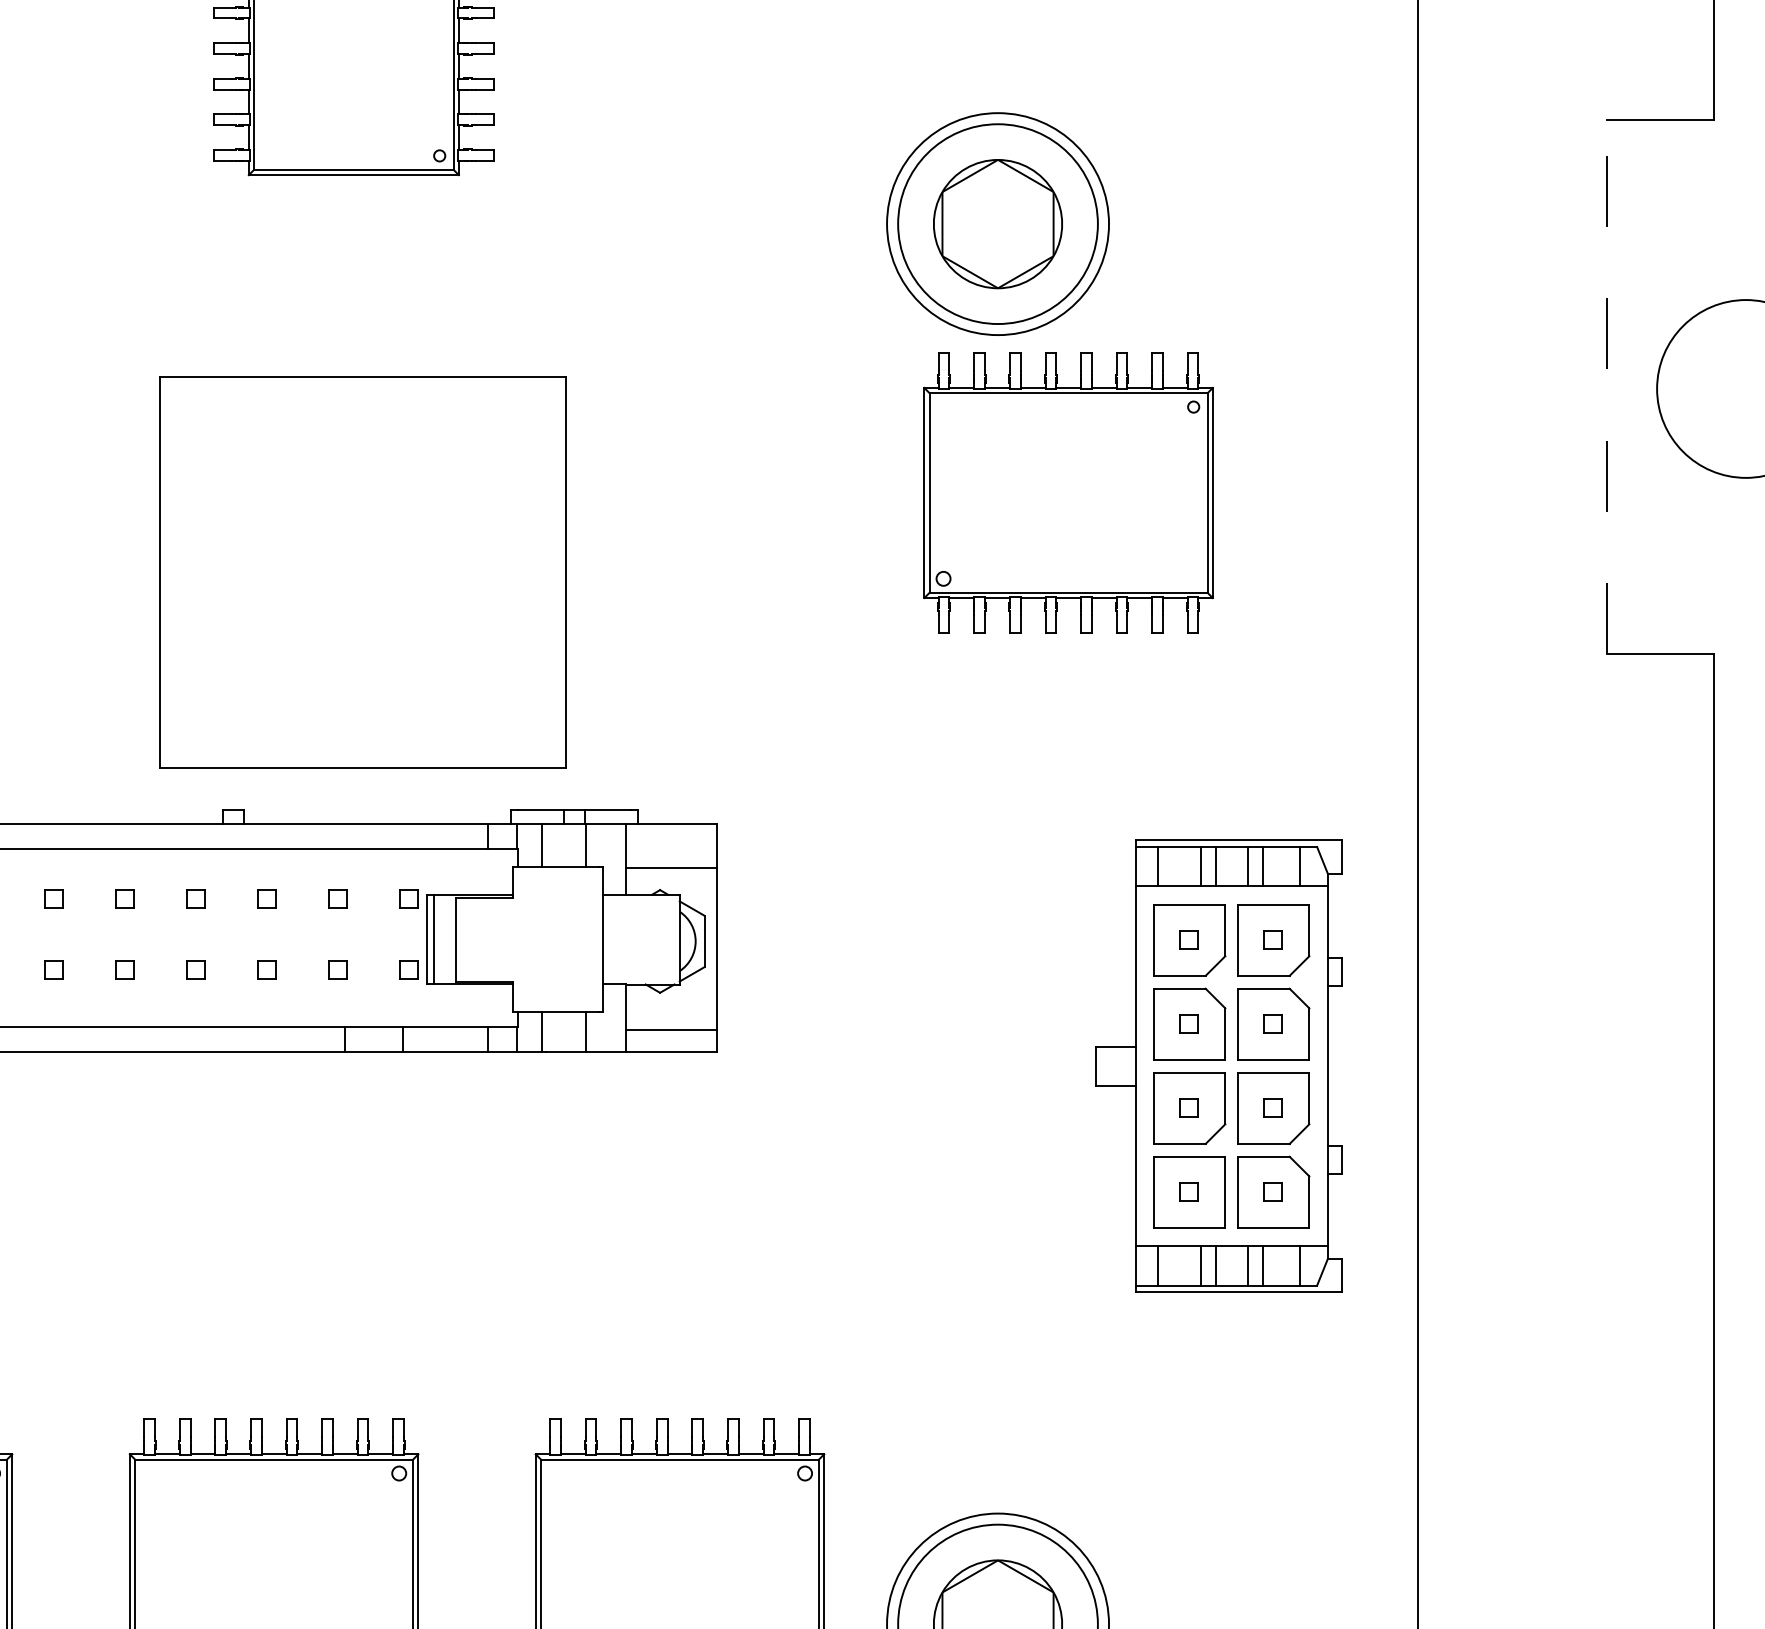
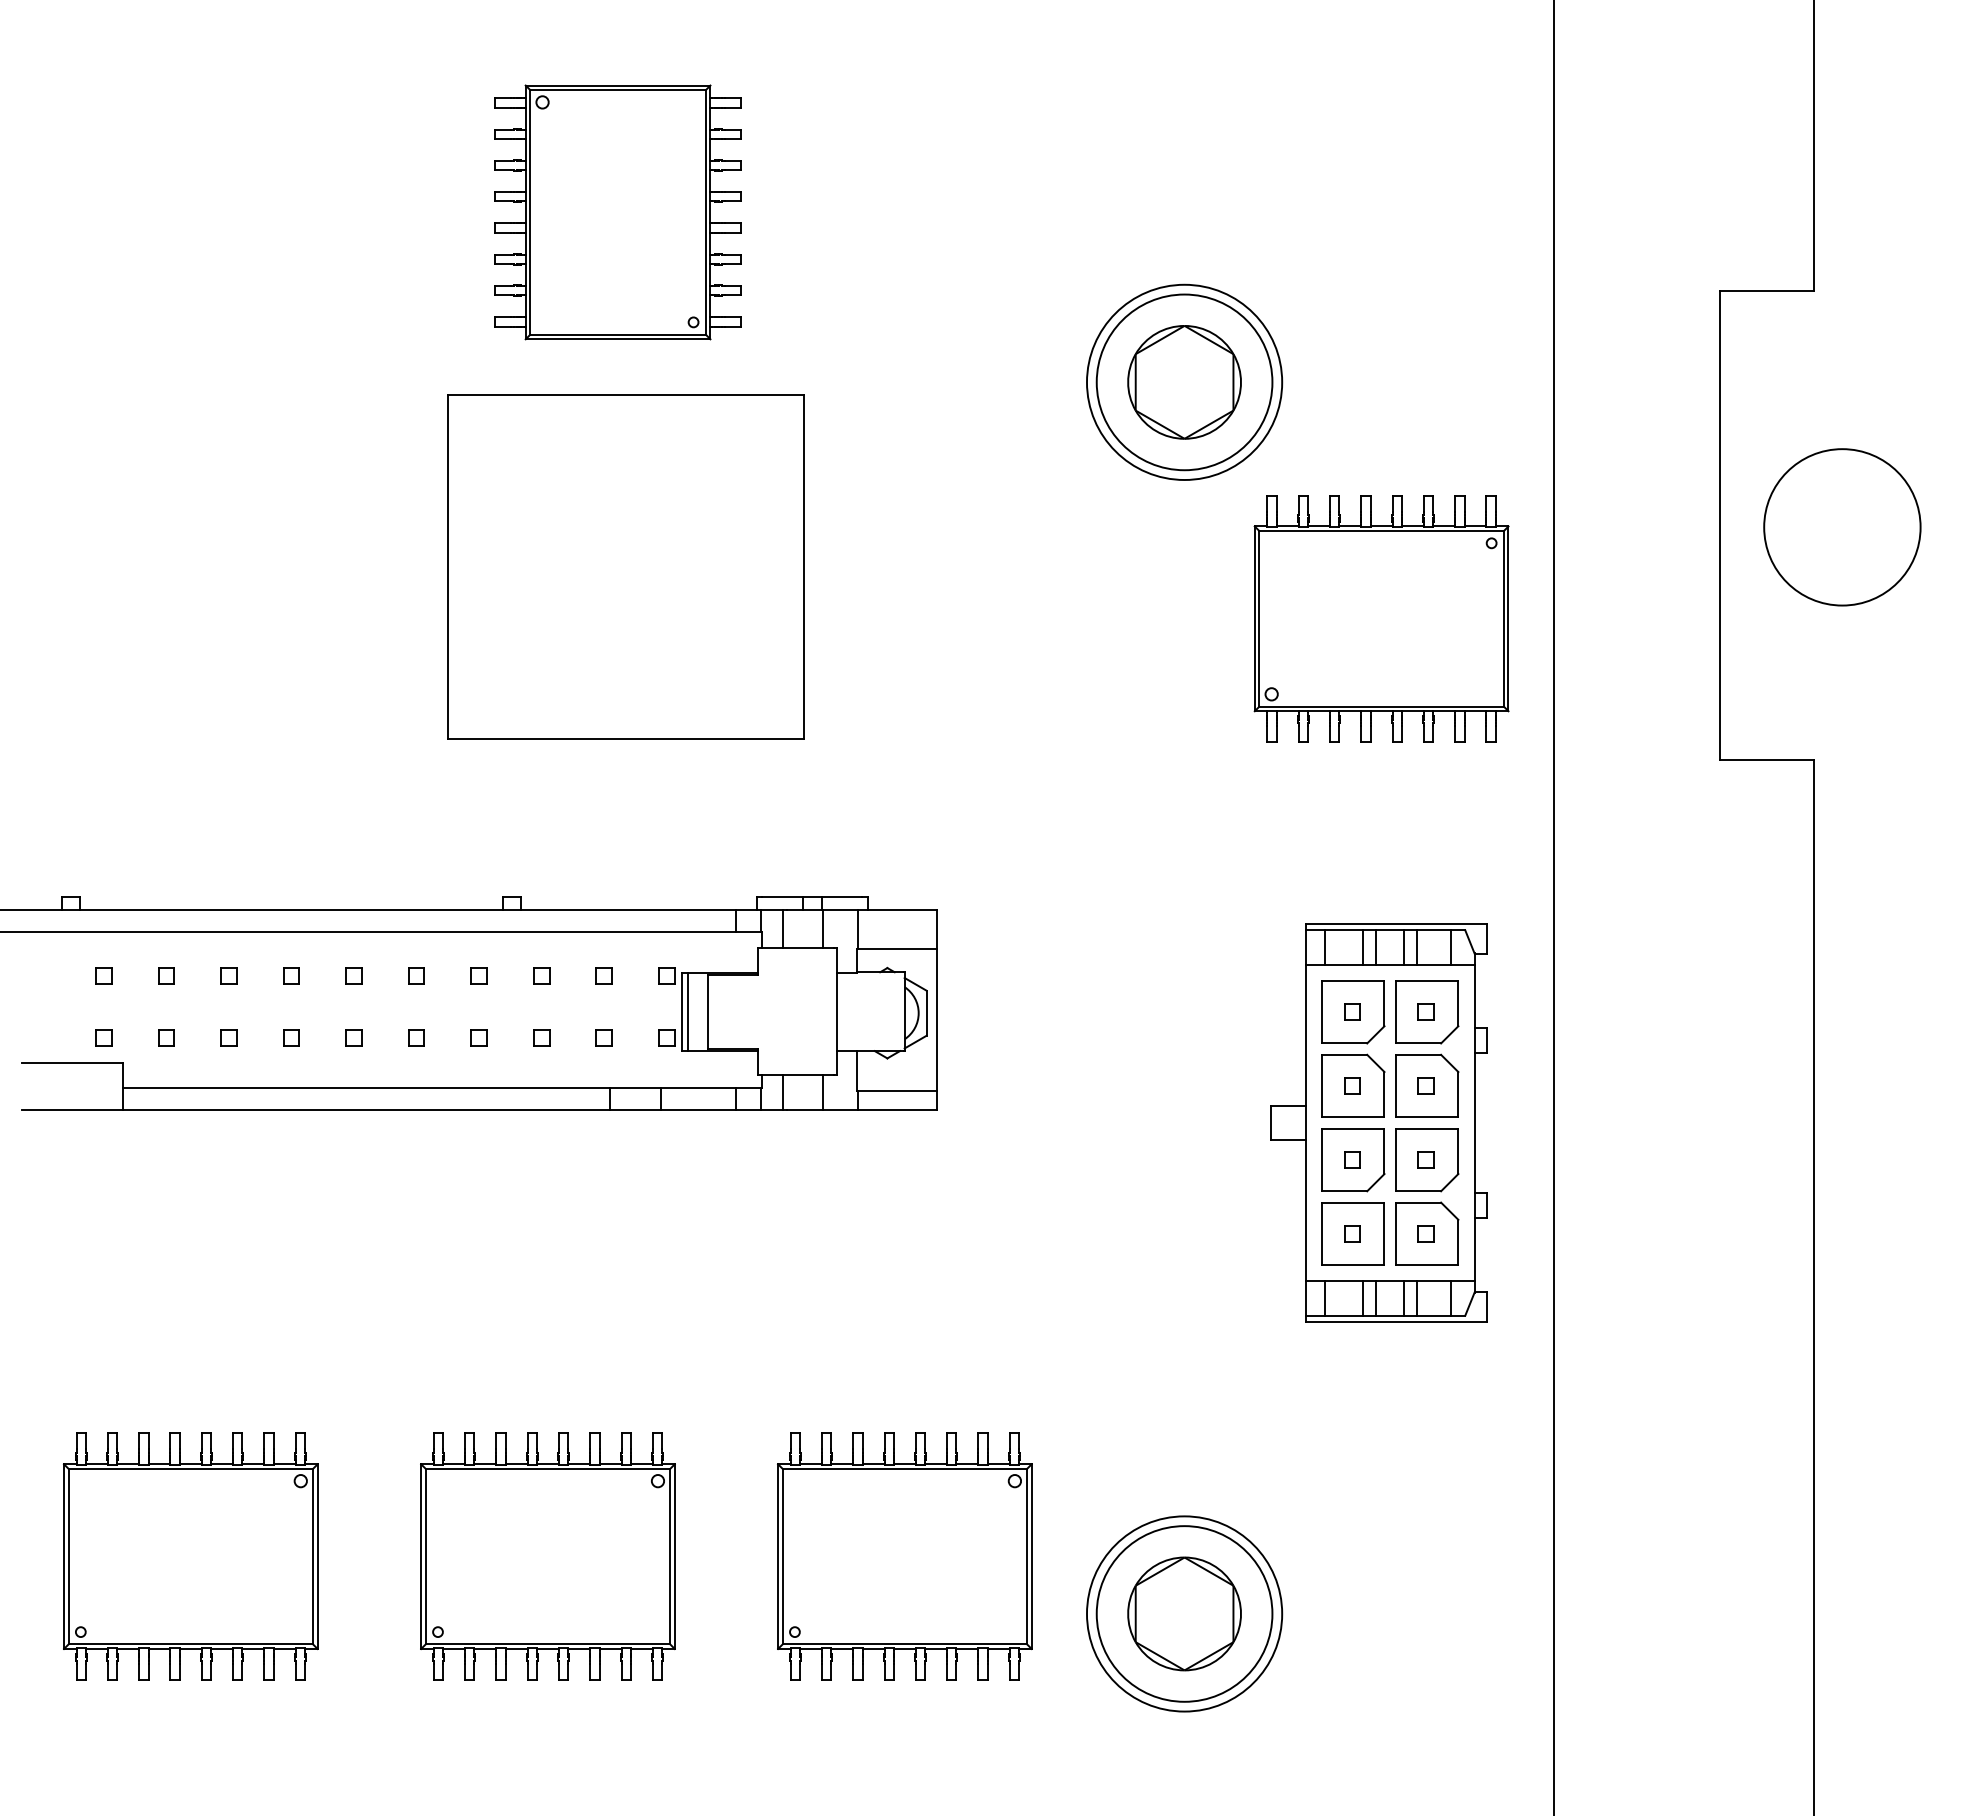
line: (1607, 386) -> (1720, 525), dashed -> solid
part: (1068, 492) -> (1381, 618), moved
part: (362, 572) -> (625, 566), moved

